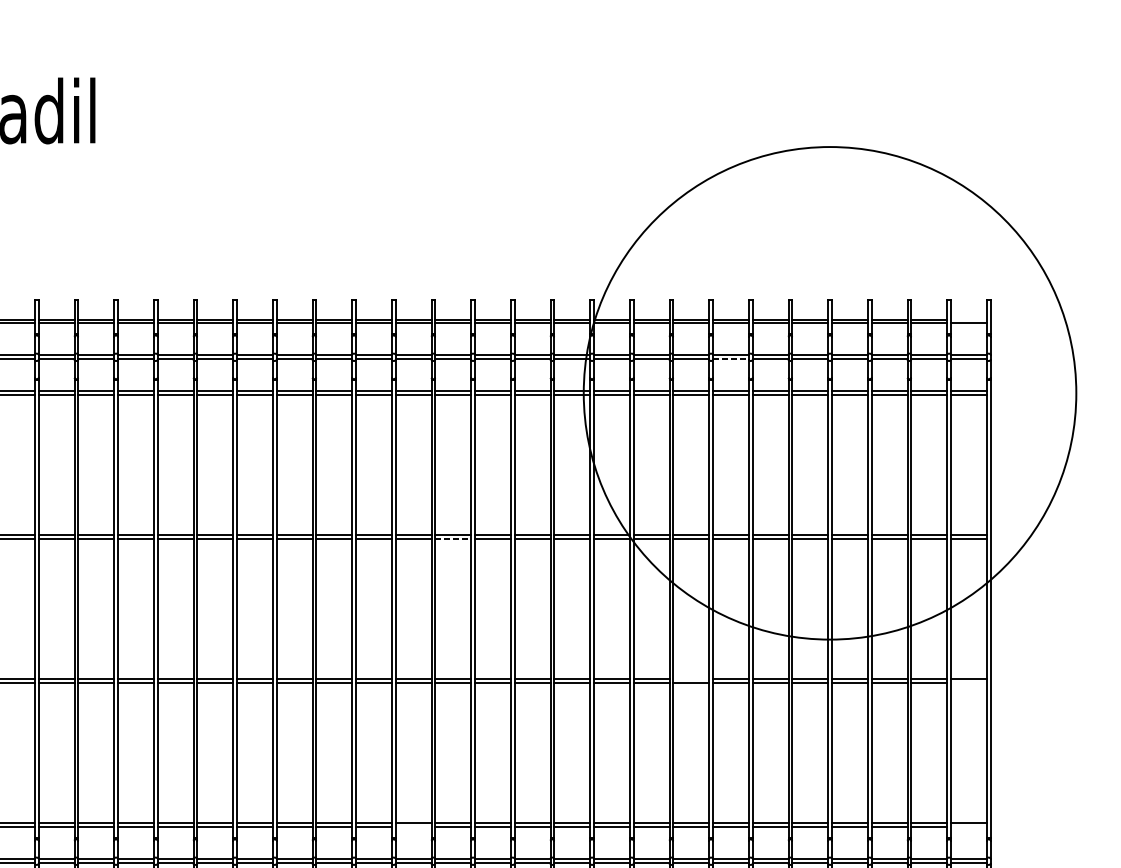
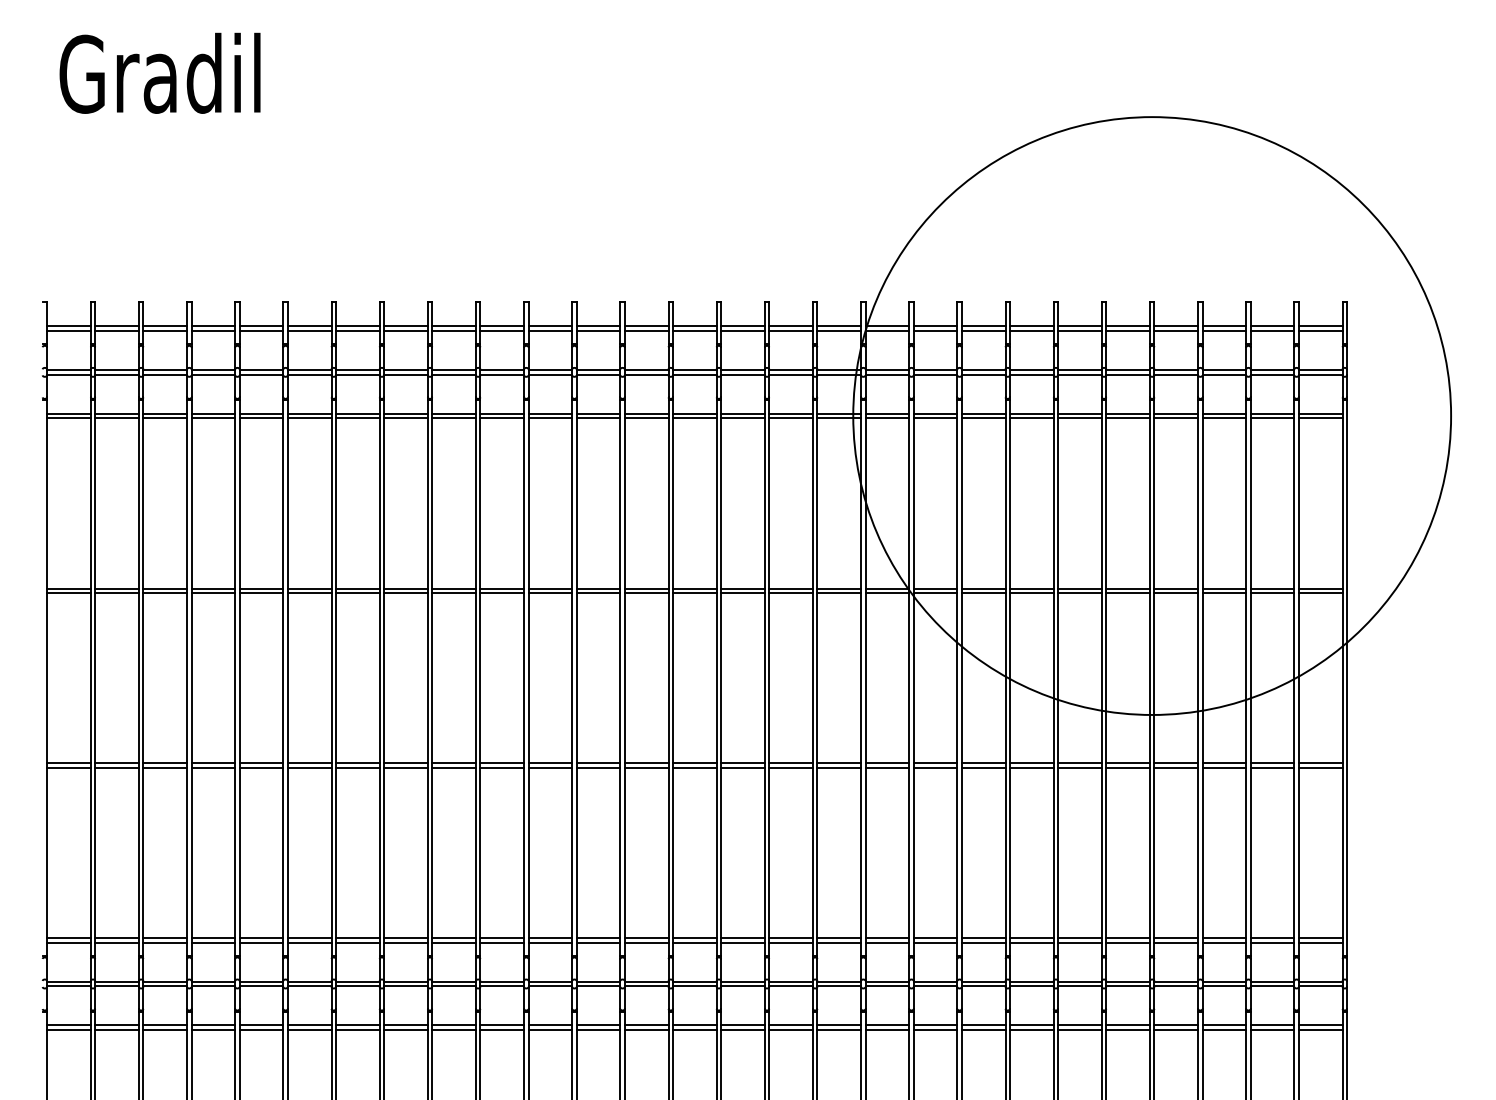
line: (968, 319) -> (1320, 326), added
line: (730, 359) -> (1031, 374), dashed -> solid
line: (452, 539) -> (694, 593), dashed -> solid
line: (691, 679) -> (983, 763), added
line: (968, 682) -> (1320, 767), added
line: (413, 827) -> (646, 942), added
line: (968, 827) -> (1320, 942), added

